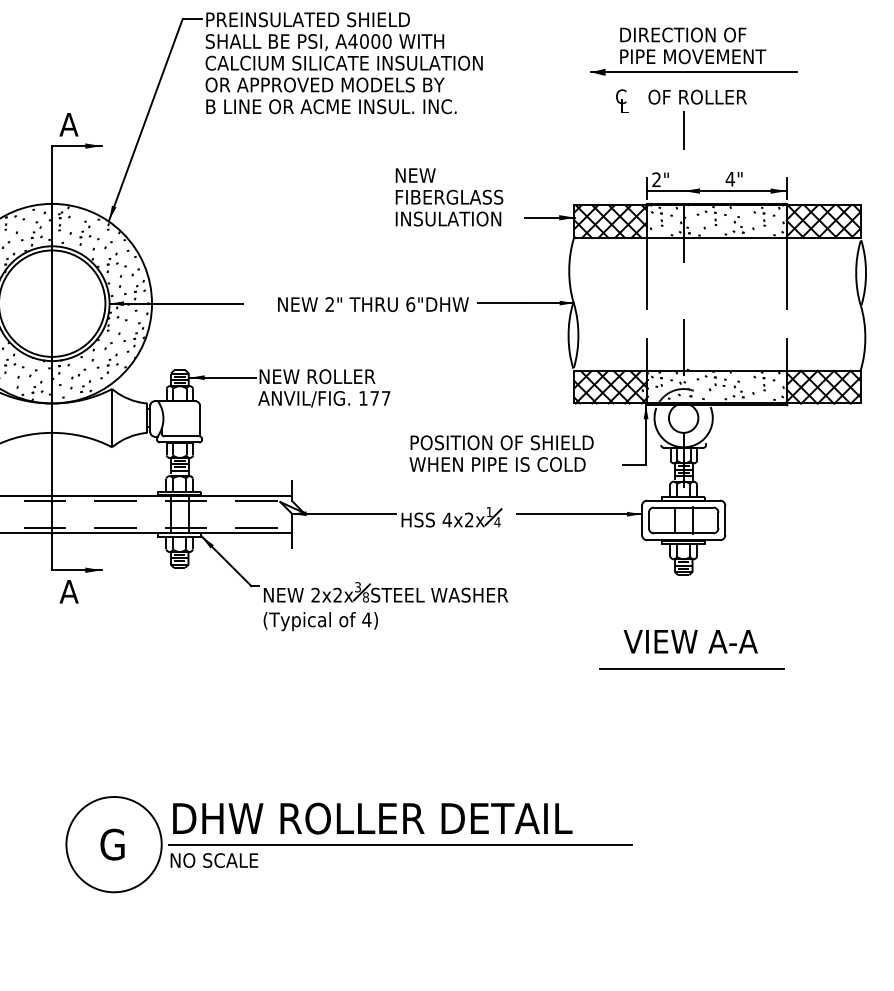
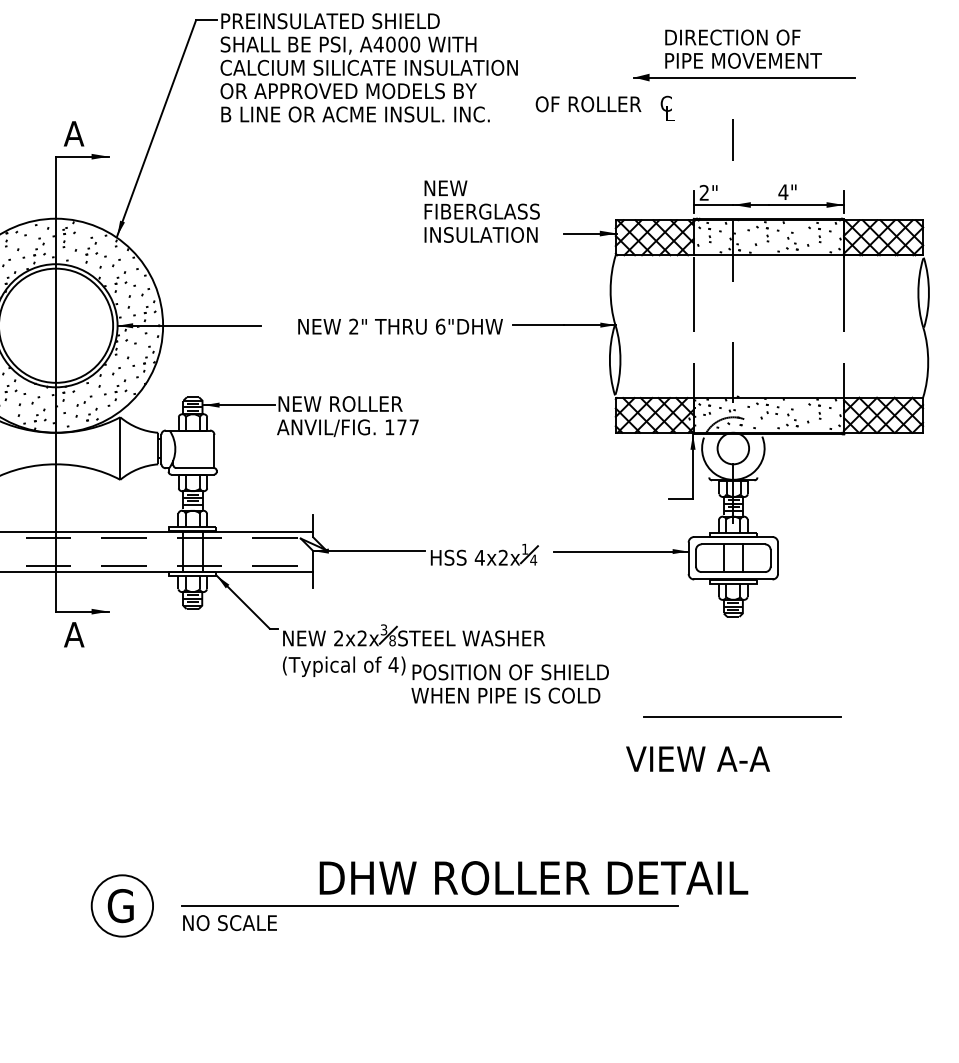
text: (697, 96) -> (588, 103), moved
text: (501, 453) -> (510, 683), moved
text: (690, 641) -> (697, 758), moved
text: (372, 818) -> (533, 877), moved
circle: (113, 844) -> (121, 905), size x0.6

